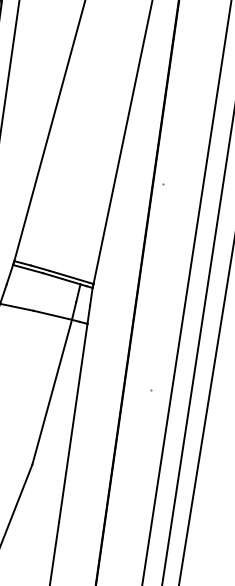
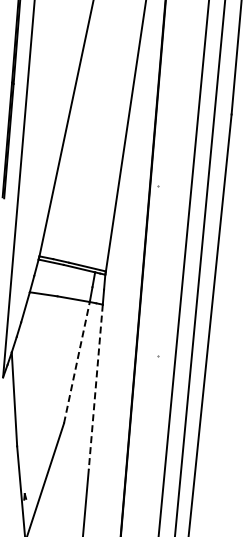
line: (52, 392) -> (77, 362), solid -> dashed
line: (72, 423) -> (95, 387), solid -> dashed

